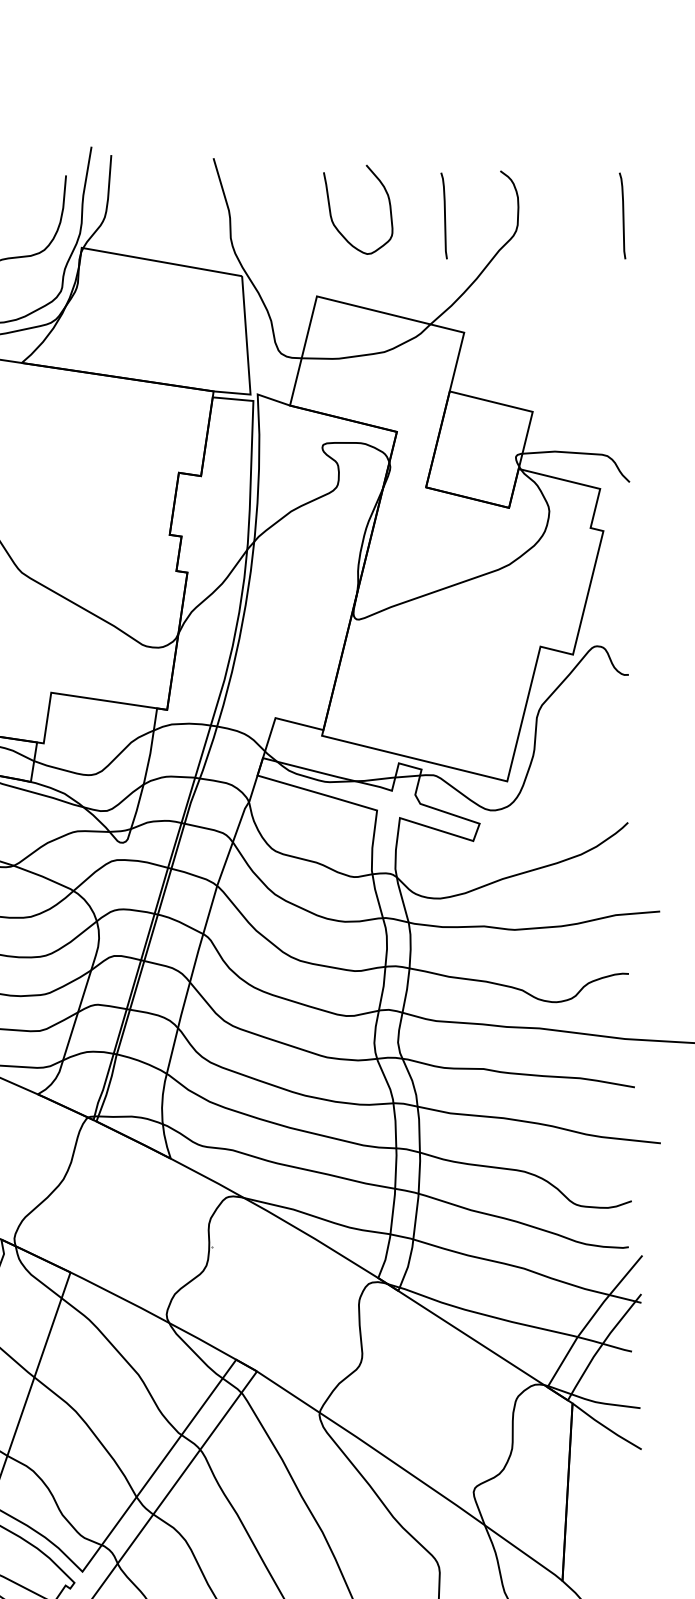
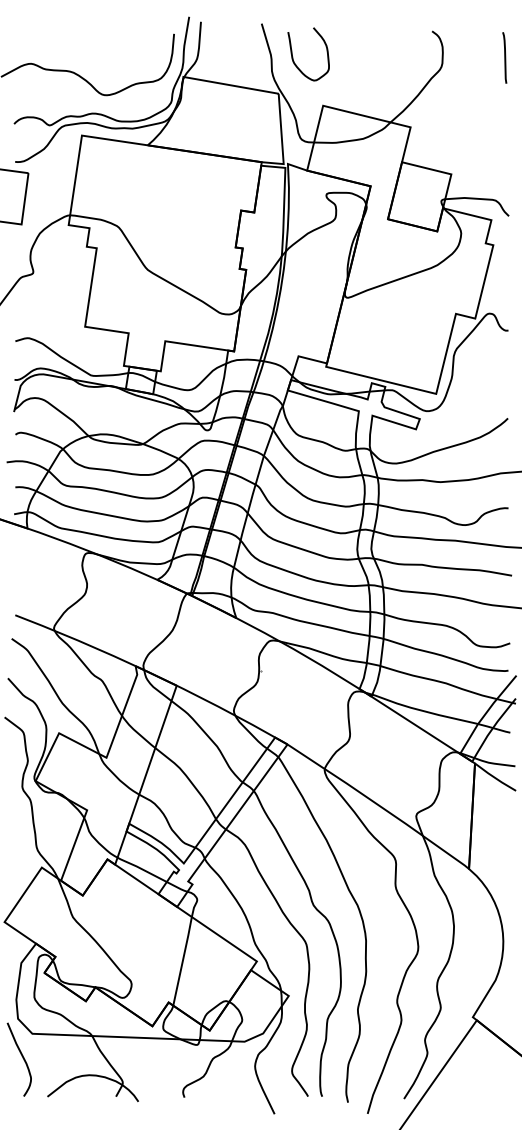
curve: (332, 215) -> (293, 57), moved
line: (443, 215) -> (398, 57), removed

